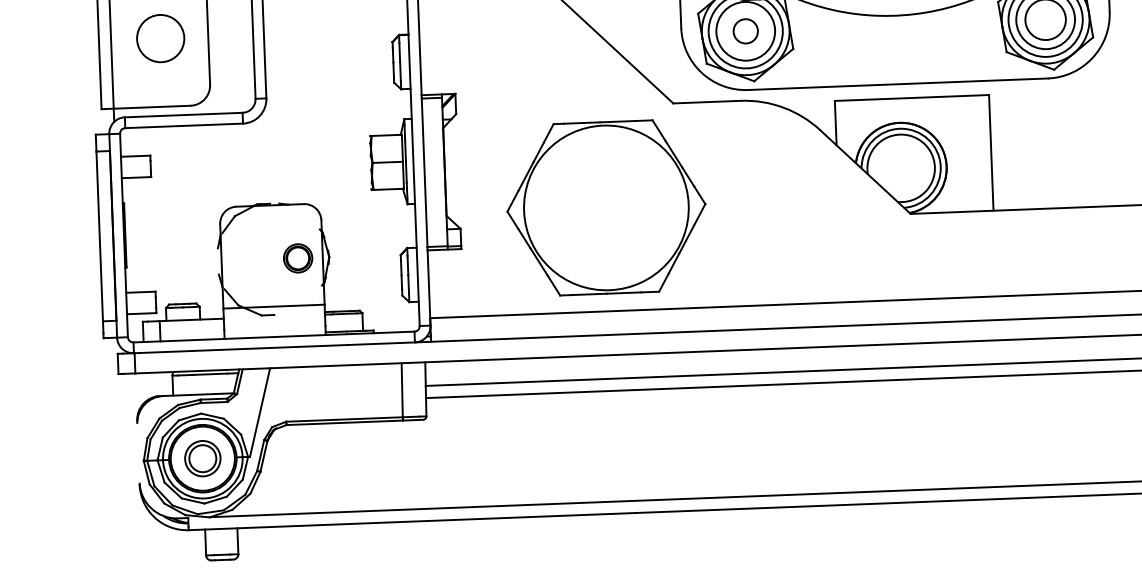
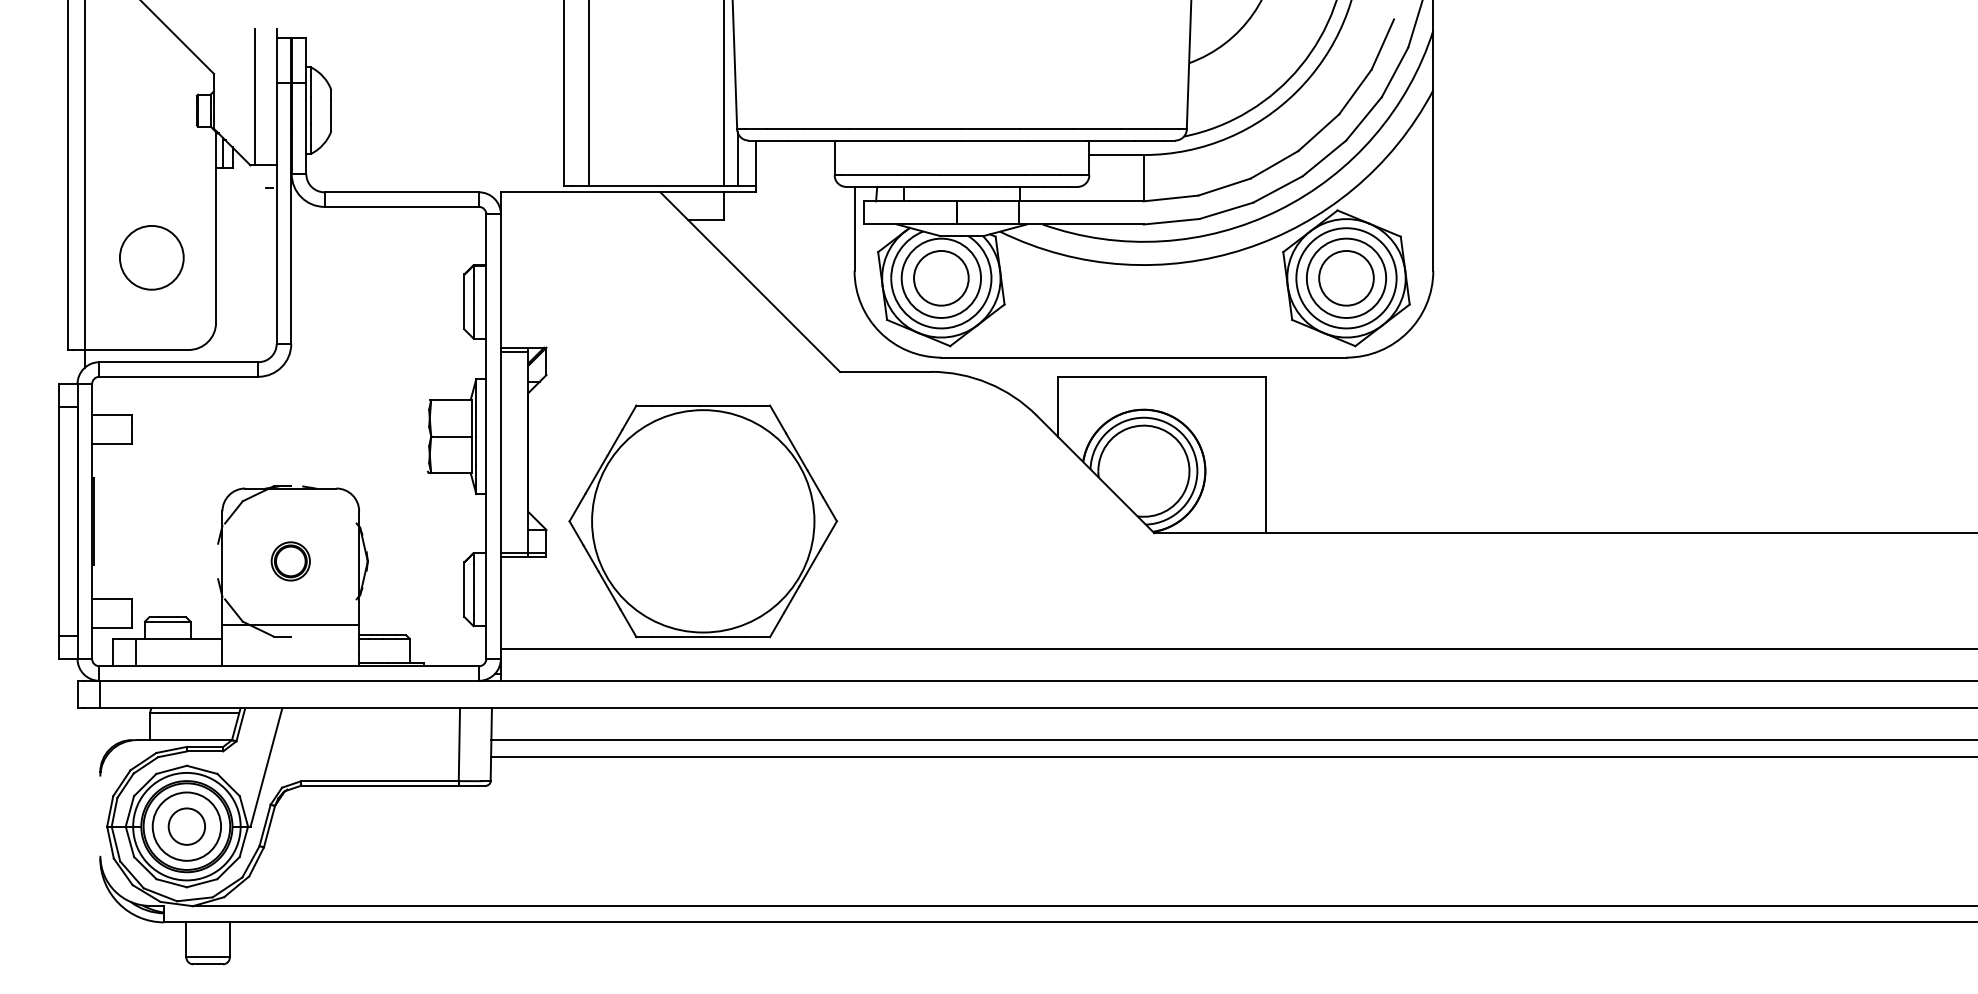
circle: (745, 31) -> (941, 278), size x1.67
part: (605, 208) -> (702, 521), moved
part: (297, 258) -> (290, 561), moved
circle: (202, 458) -> (186, 826), size x1.43

